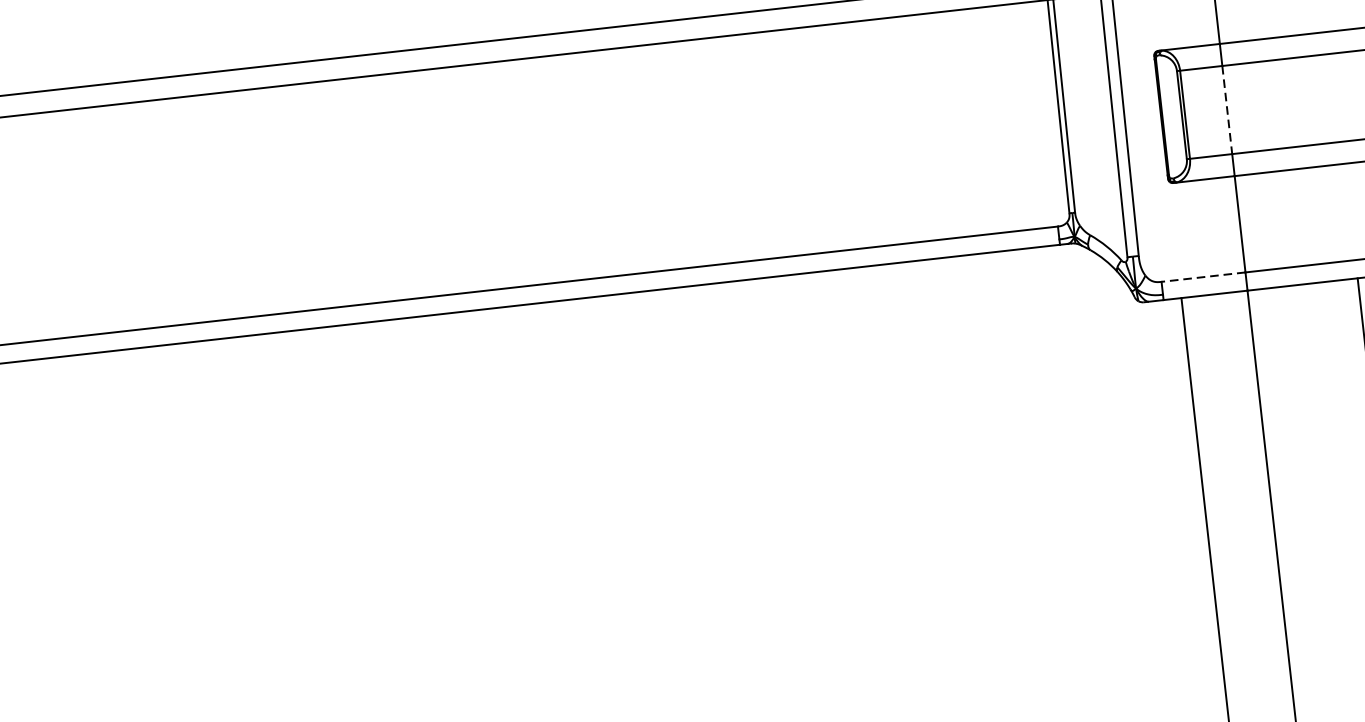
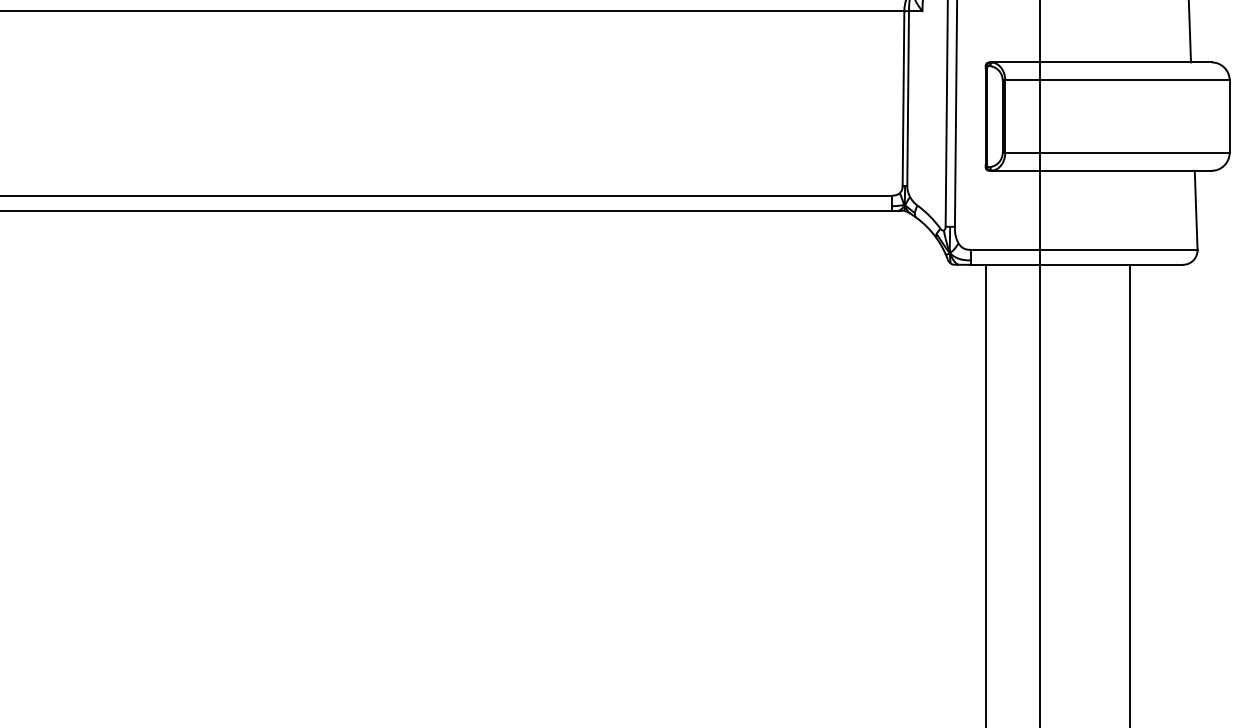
line: (1226, 111) -> (1039, 117), dashed -> solid
line: (1203, 276) -> (1005, 249), dashed -> solid

